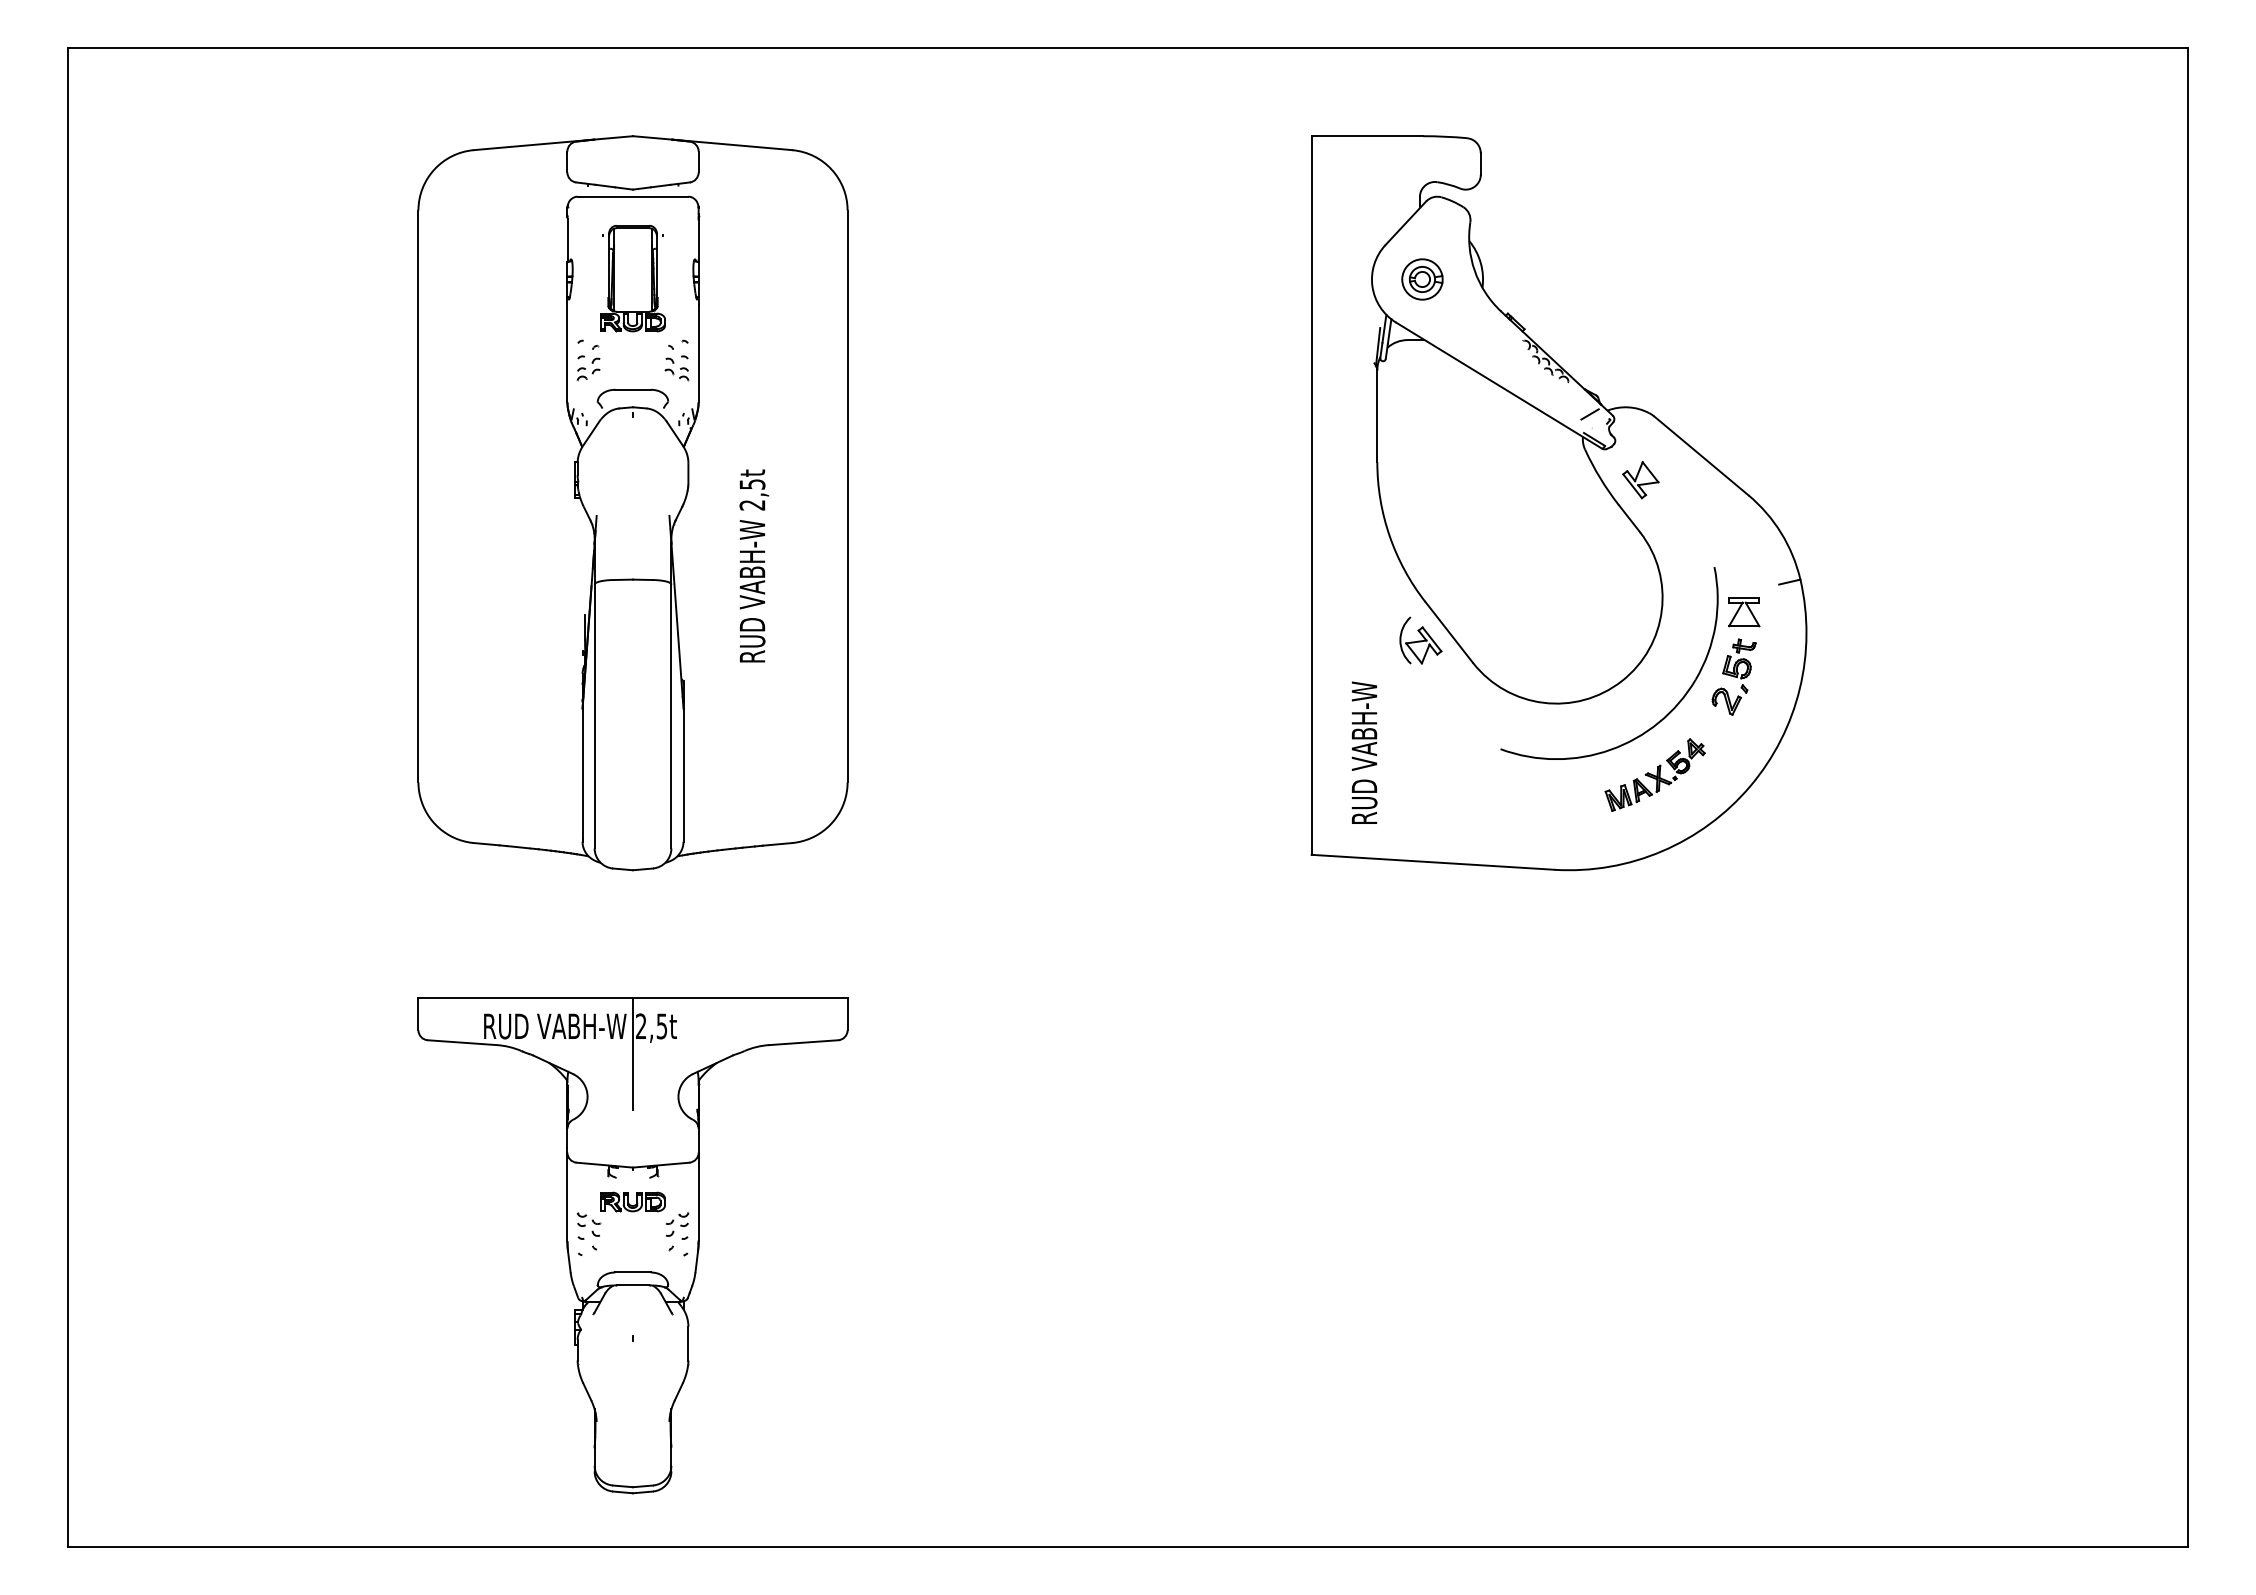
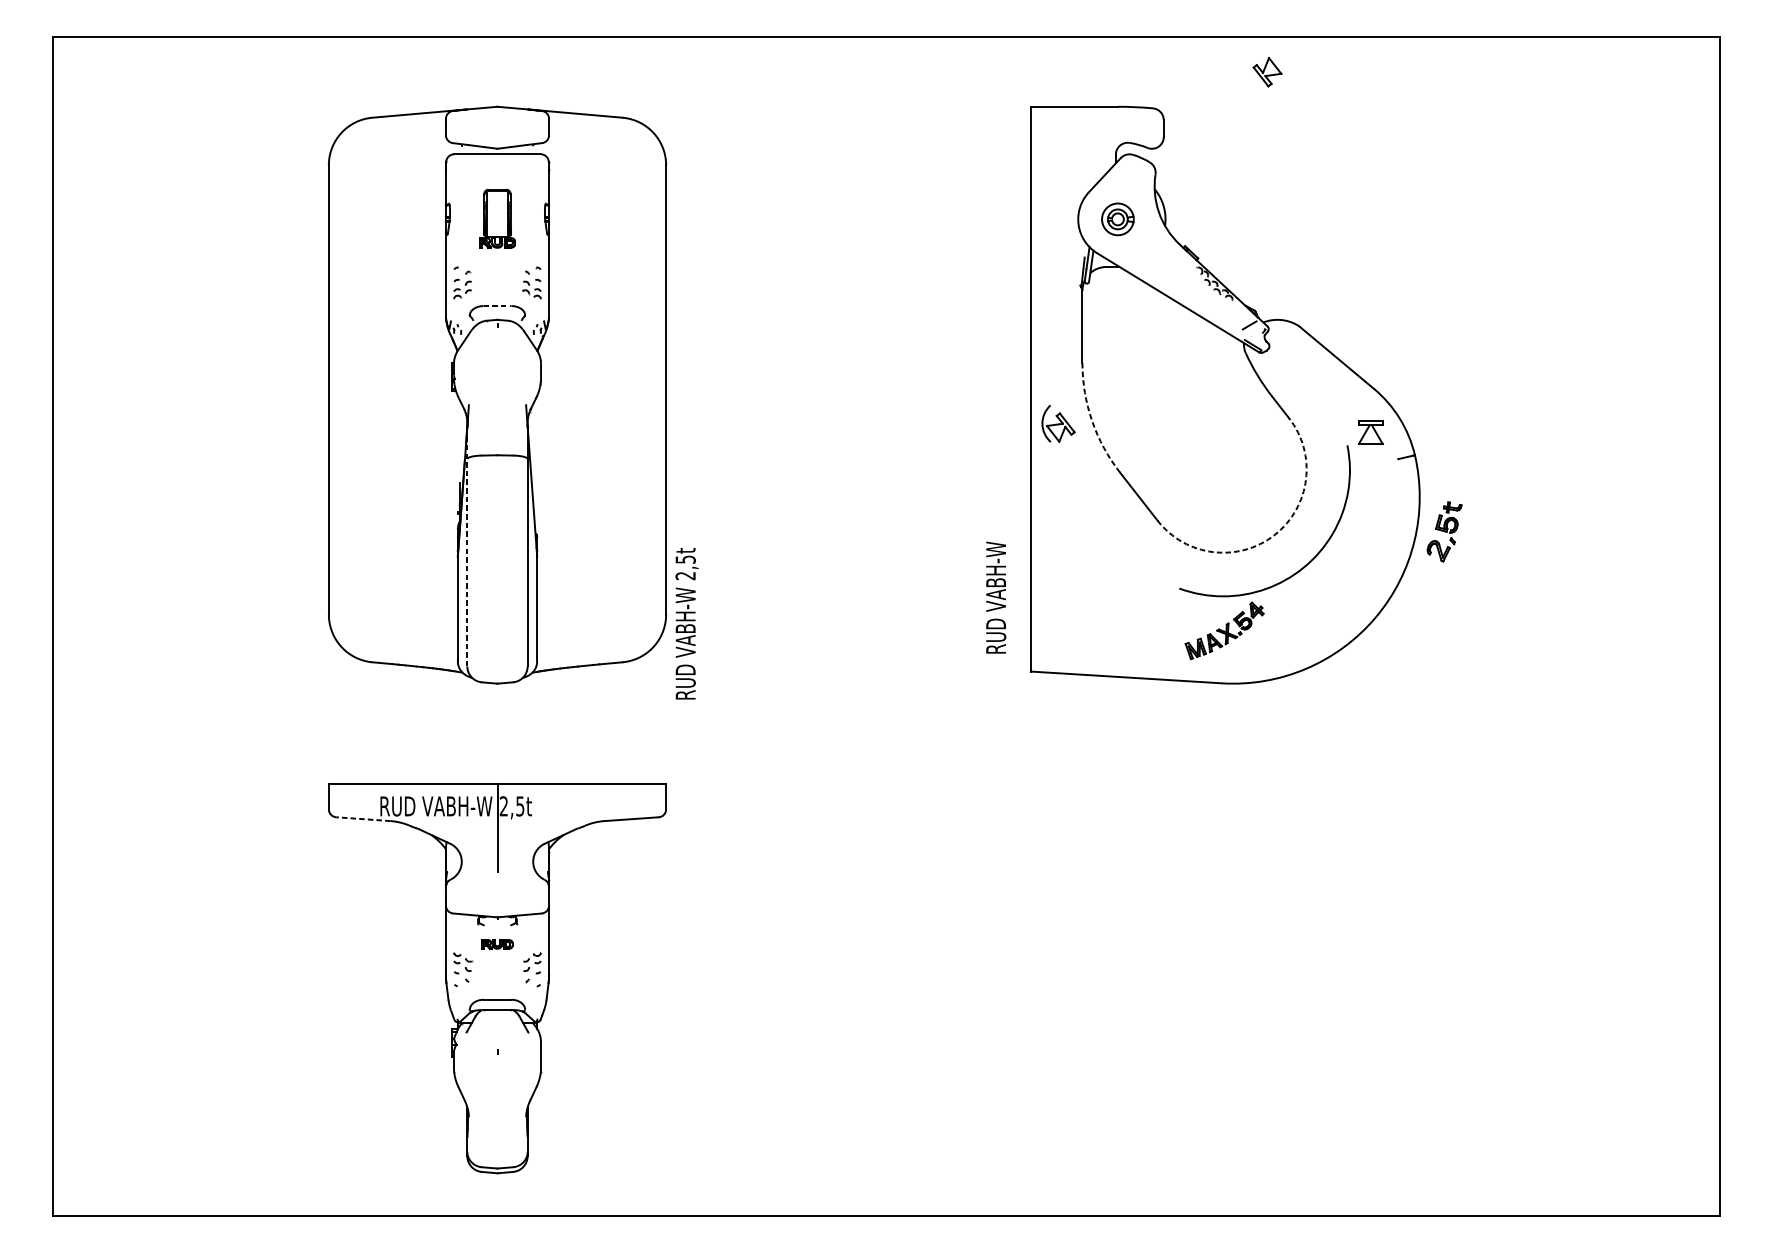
part: (632, 278) -> (497, 218), size x0.7
line: (633, 389) -> (497, 305), solid -> dashed
part: (1640, 480) -> (1267, 72), moved
arc: (1389, 536) -> (1092, 421), solid -> dashed
text: (753, 565) -> (686, 623), moved
part: (1744, 612) -> (1371, 433), moved
part: (1420, 640) -> (1058, 423), moved
part: (1733, 676) -> (1444, 531), moved
arc: (1621, 681) -> (1274, 535), solid -> dashed
line: (594, 695) -> (467, 546), solid -> dashed
text: (1364, 752) -> (996, 597), moved
part: (1654, 774) -> (1224, 630), moved
line: (462, 1042) -> (363, 819), solid -> dashed
part: (632, 1201) -> (497, 944), size x0.6

